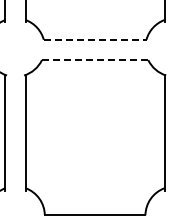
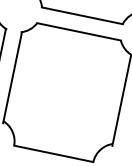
line: (95, 39) -> (82, 15), dashed -> solid
line: (95, 60) -> (79, 32), dashed -> solid

